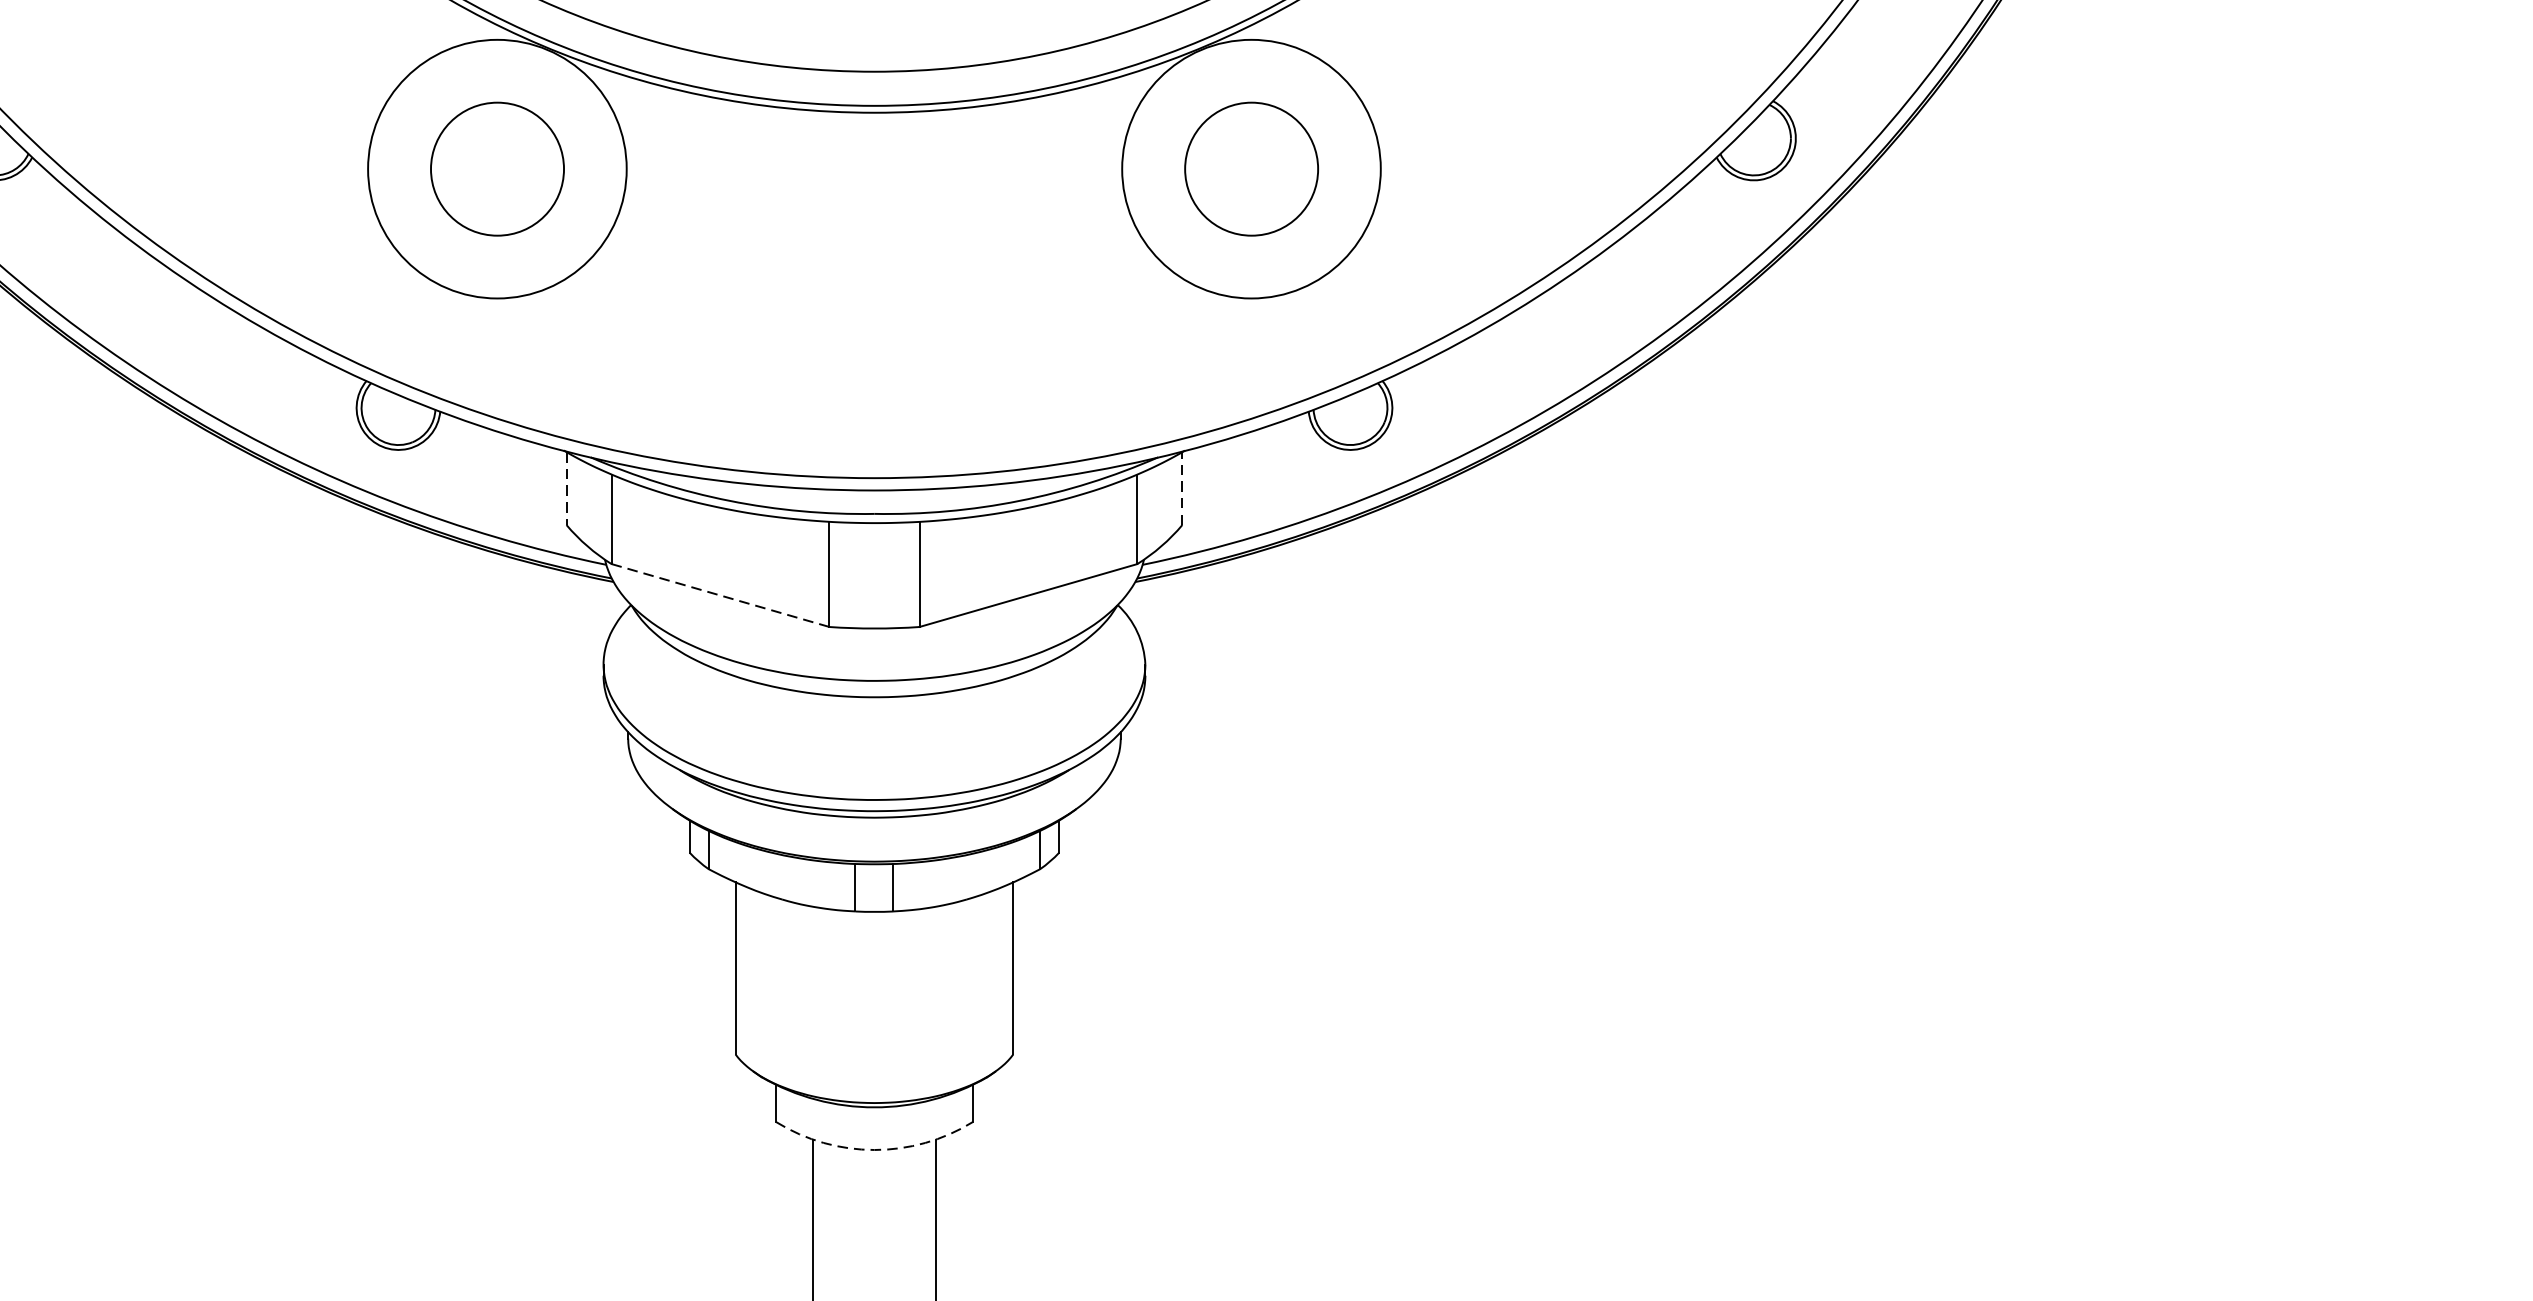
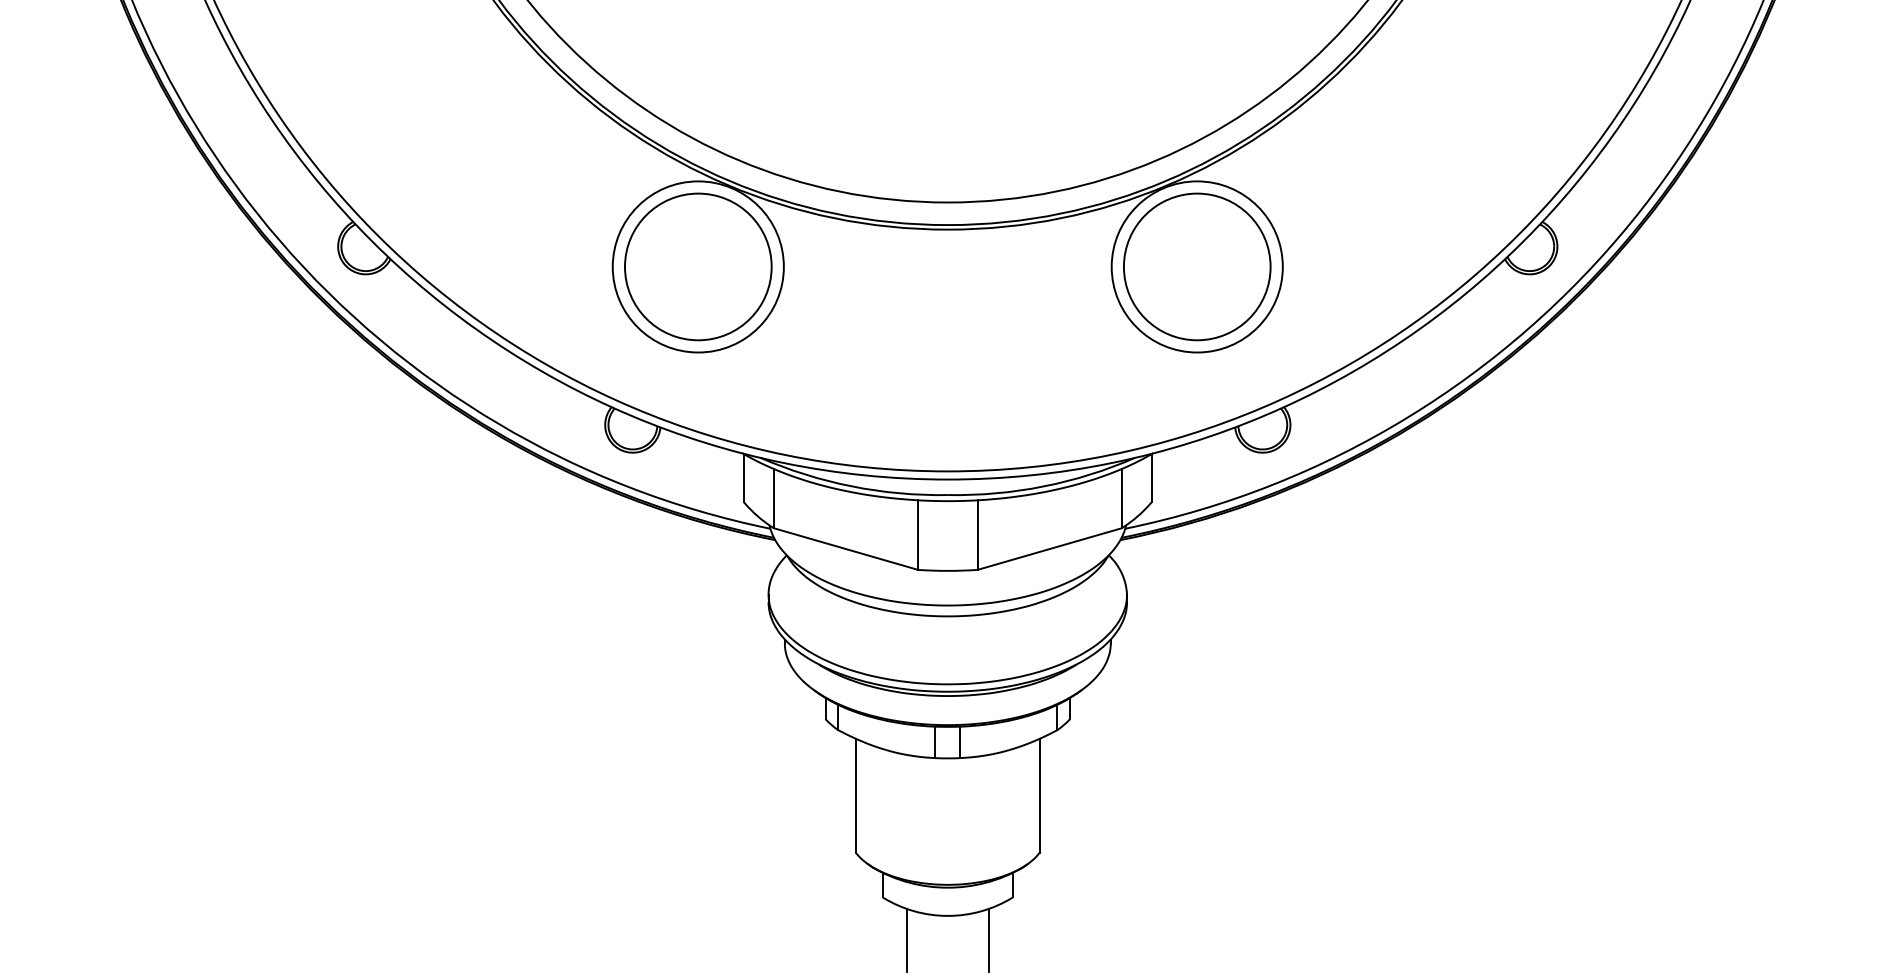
circle: (497, 168) -> (698, 266), size x1.67
circle: (1251, 168) -> (1197, 266), size x1.67
line: (1182, 487) -> (1151, 477), dashed -> solid
line: (567, 488) -> (744, 478), dashed -> solid
line: (719, 596) -> (845, 549), dashed -> solid
arc: (874, 1149) -> (947, 915), dashed -> solid

